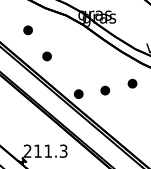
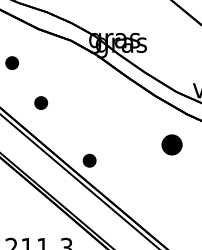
part: (132, 83) -> (171, 144), size x1.6
part: (105, 90) -> (130, 155), removed

